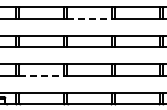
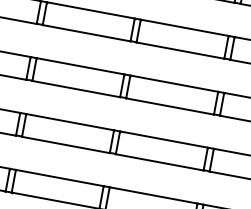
line: (89, 18) -> (180, 49), dashed -> solid
line: (42, 75) -> (67, 144), dashed -> solid

